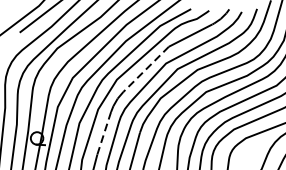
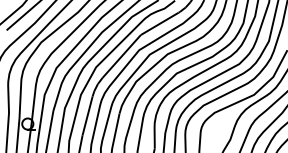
line: (145, 69) -> (121, 56), dashed -> solid
line: (104, 133) -> (87, 116), dashed -> solid

